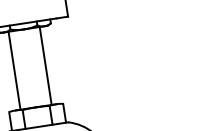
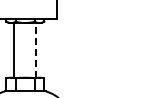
line: (45, 64) -> (36, 49), solid -> dashed

